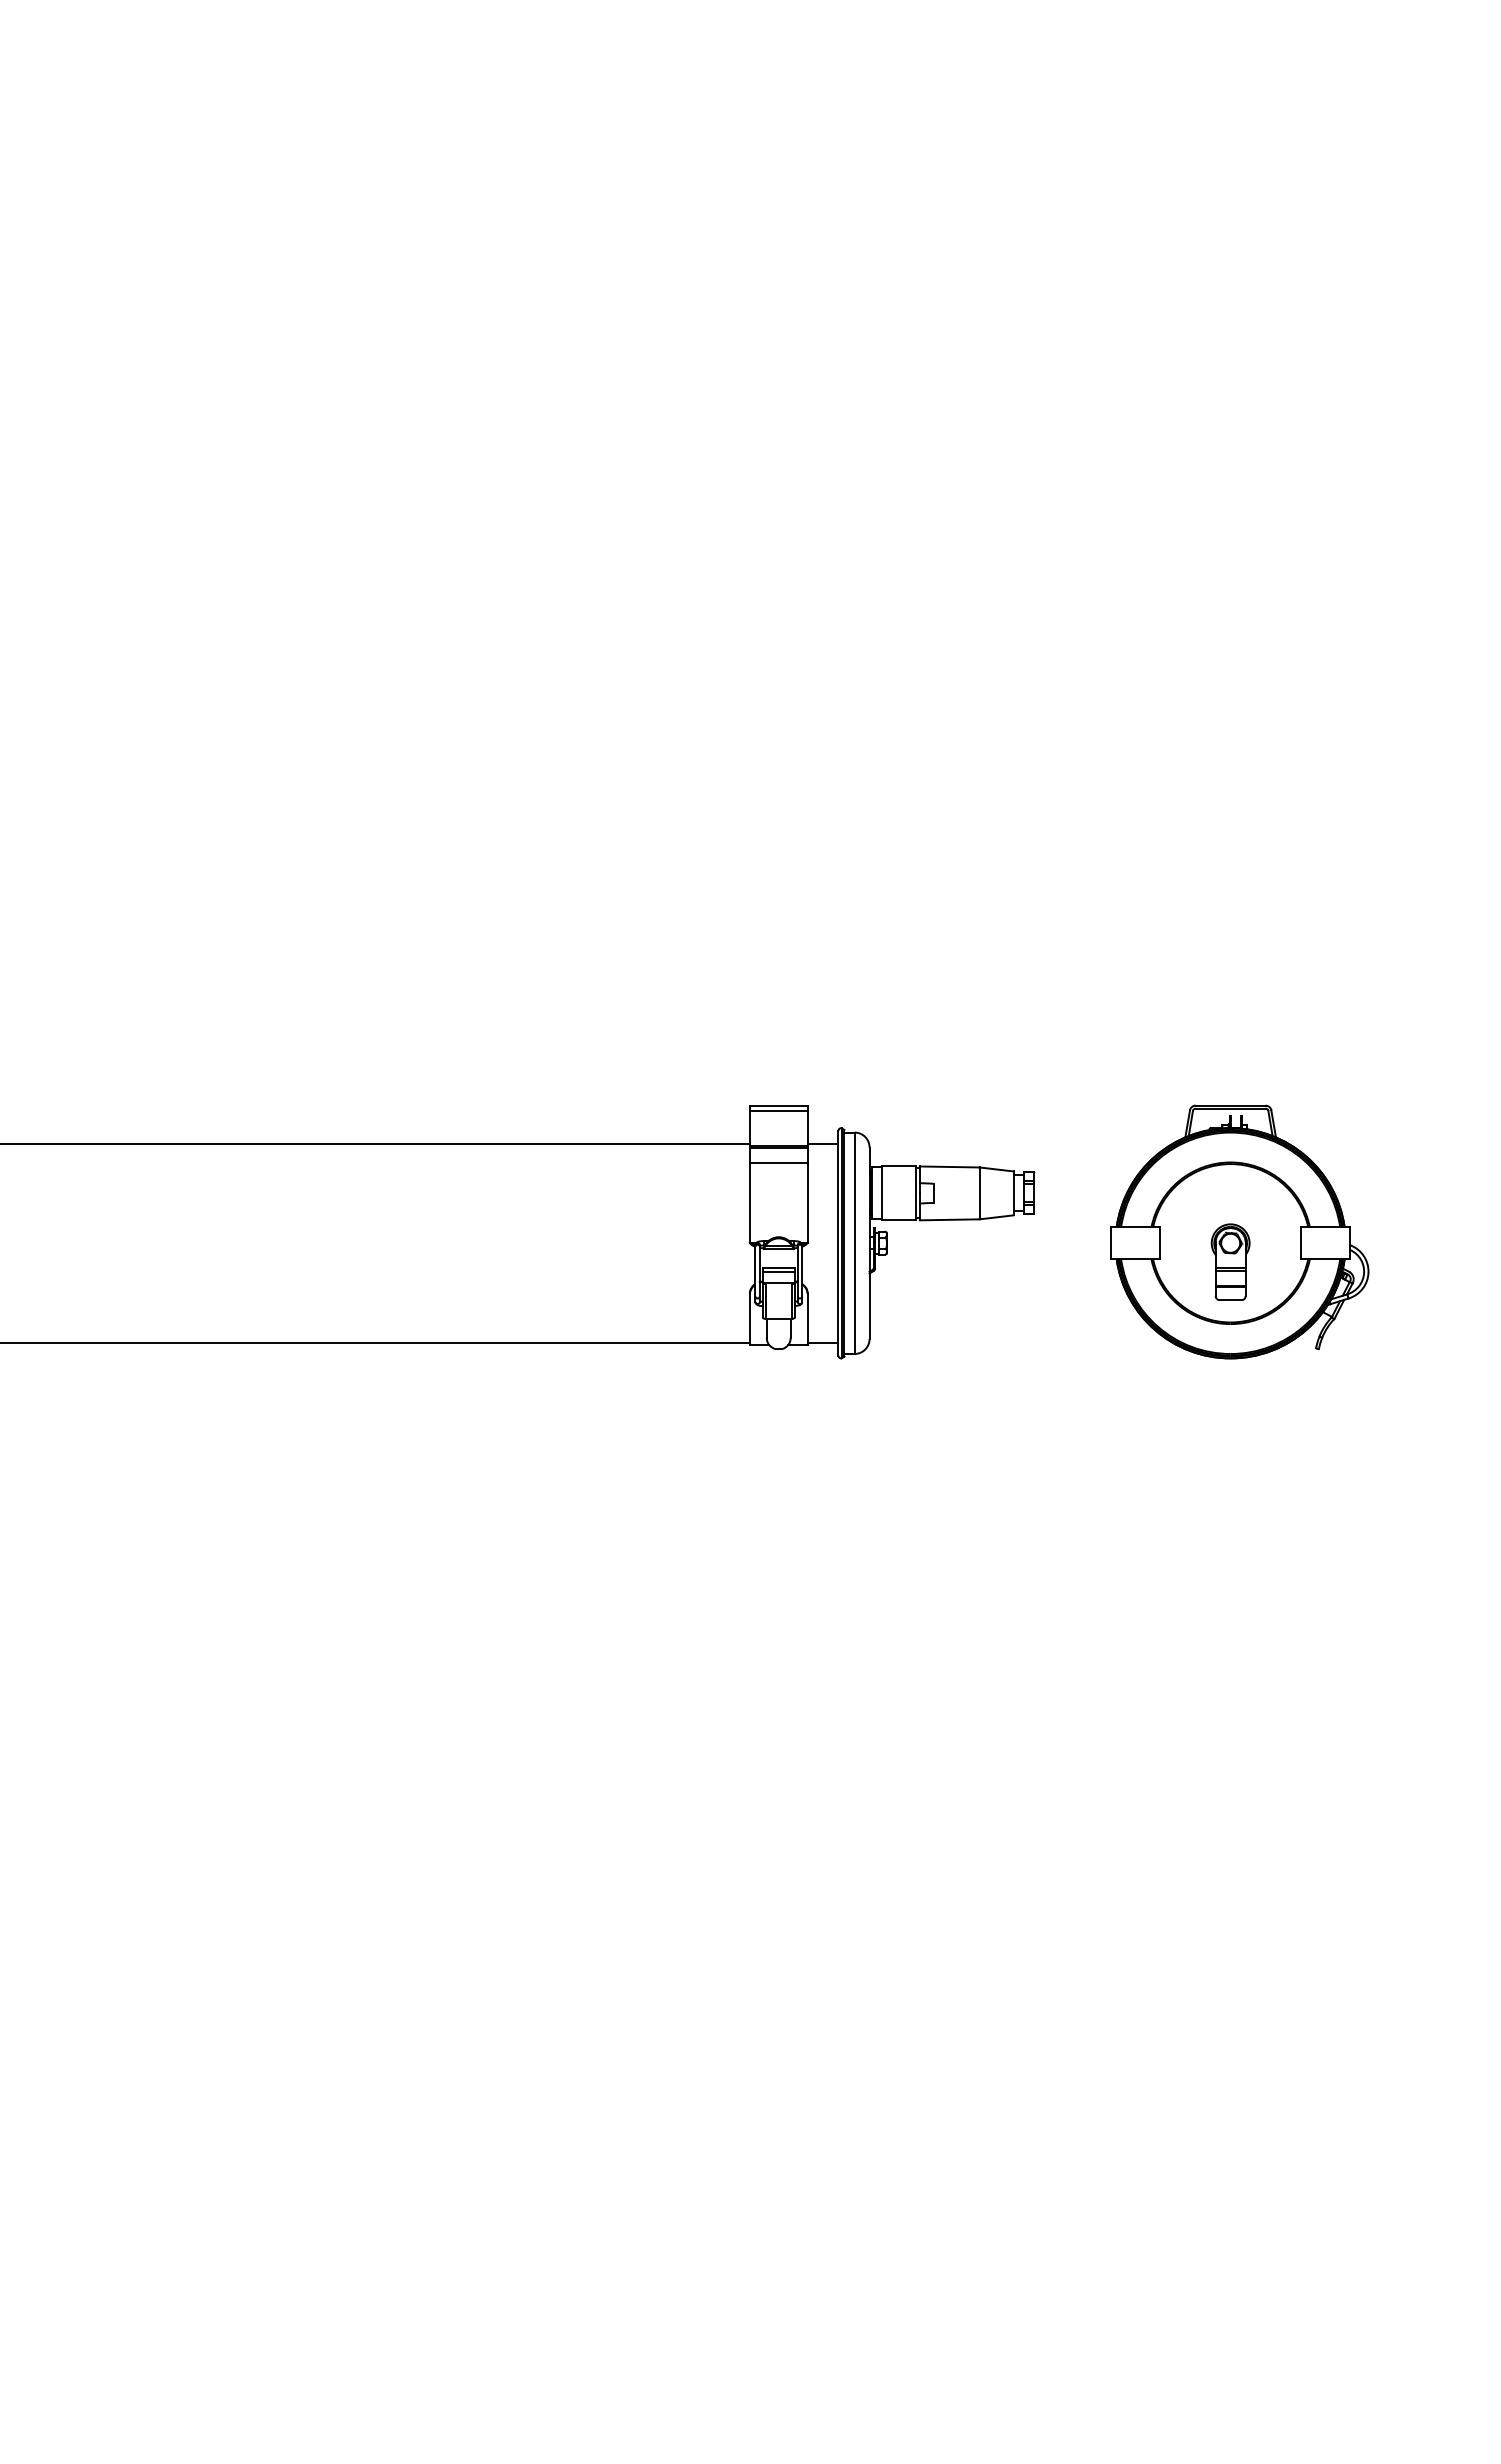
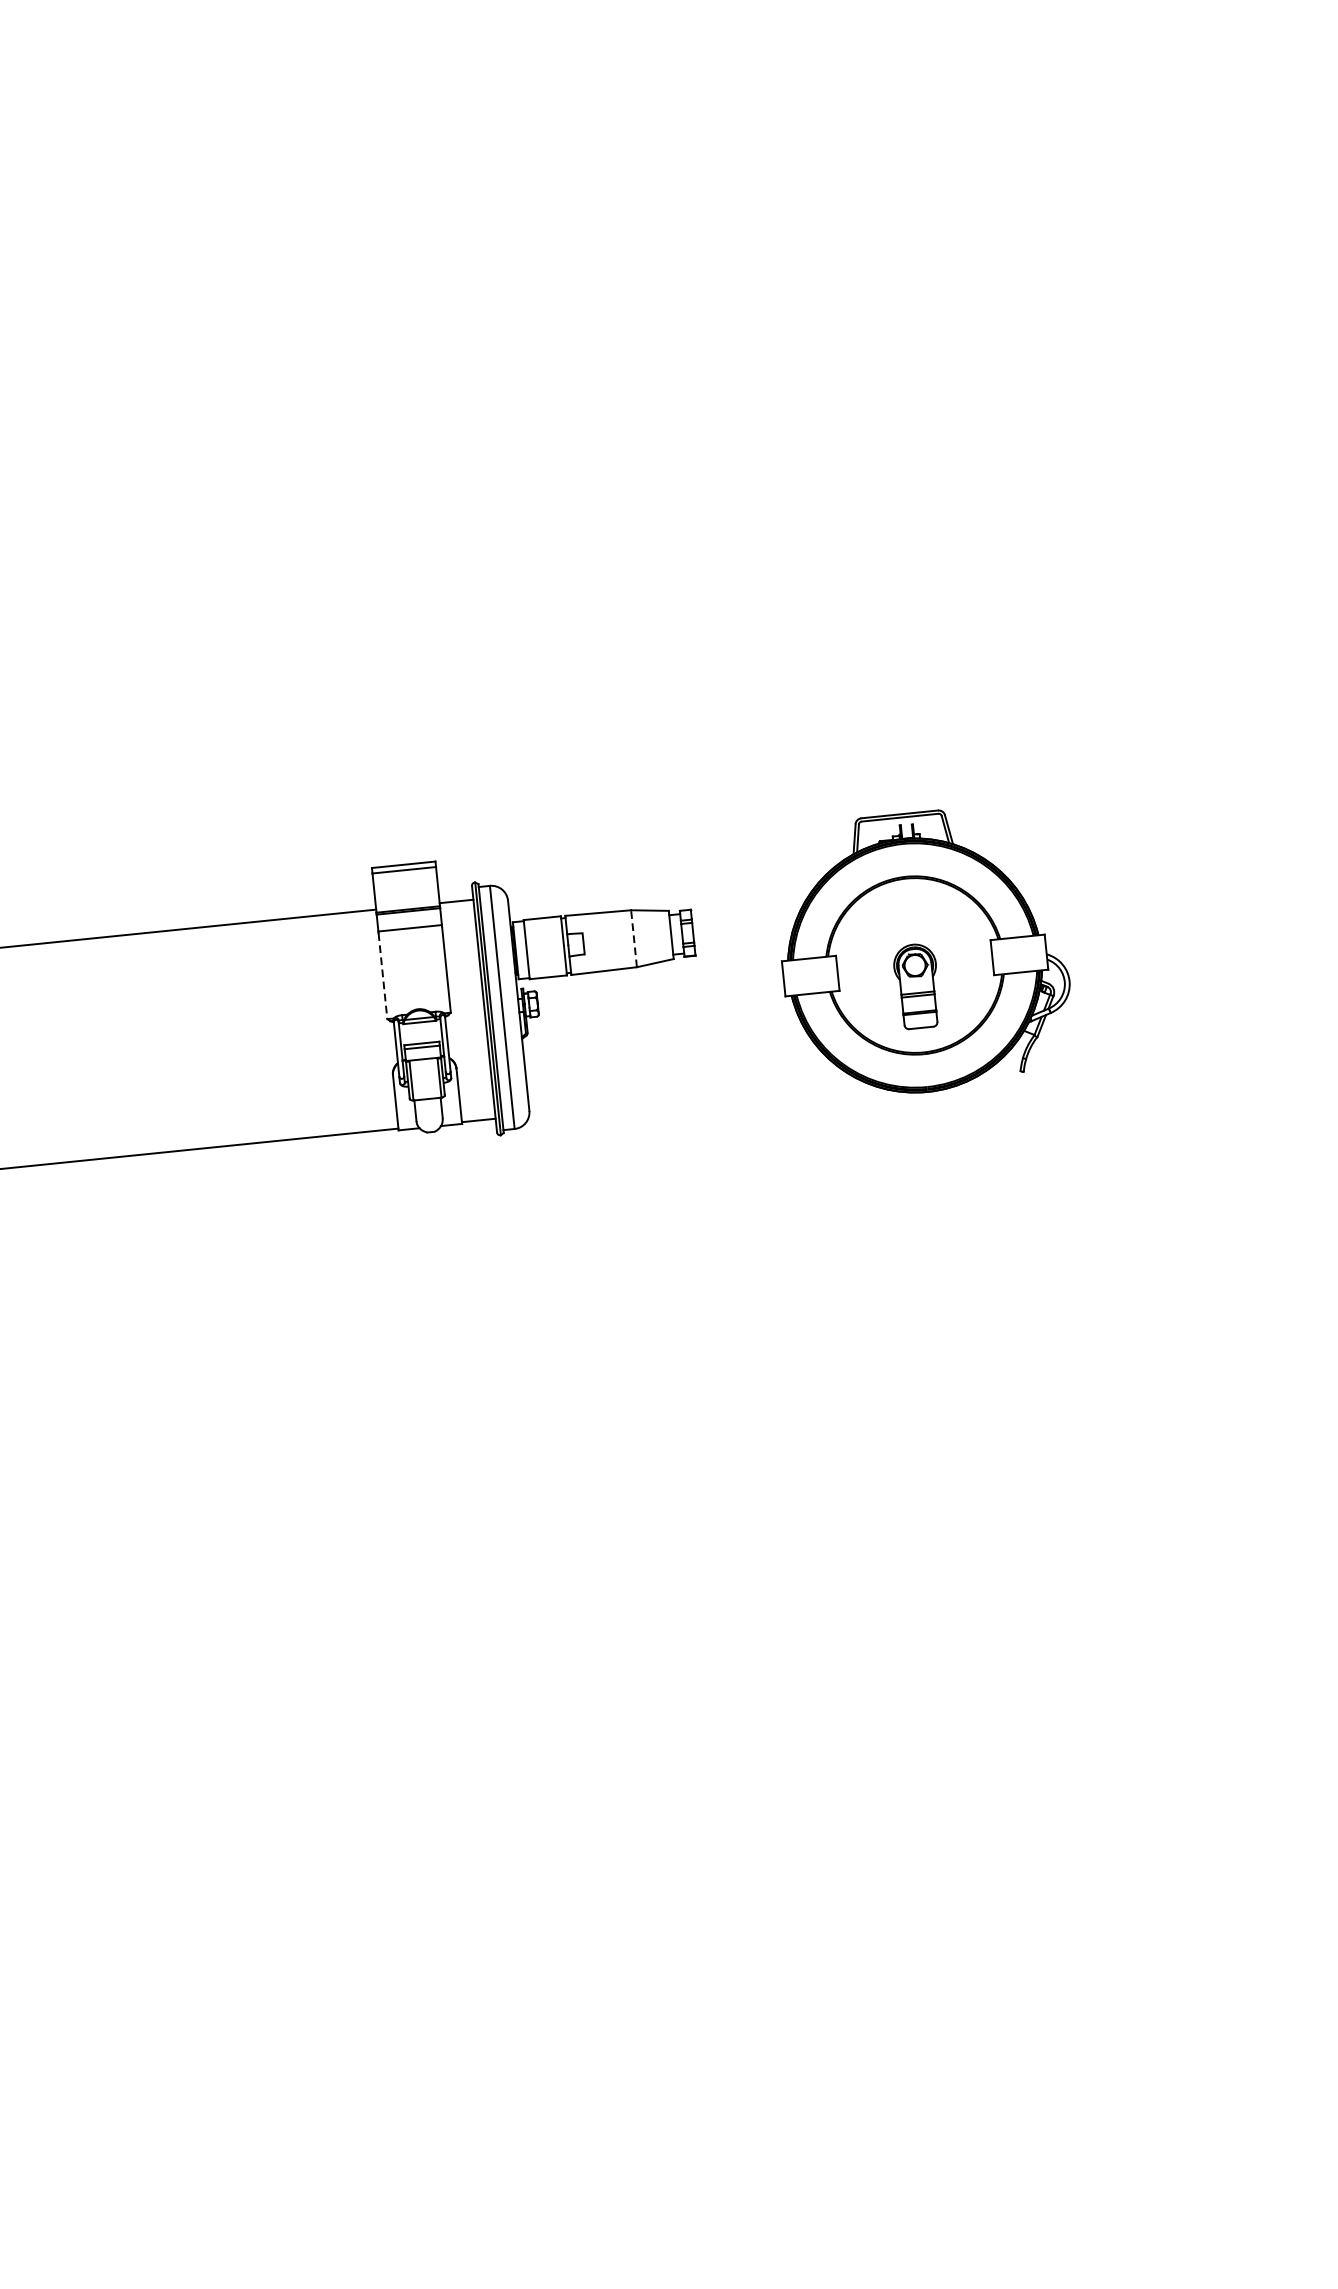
line: (979, 1193) -> (633, 938), solid -> dashed
line: (749, 1204) -> (382, 976), solid -> dashed

